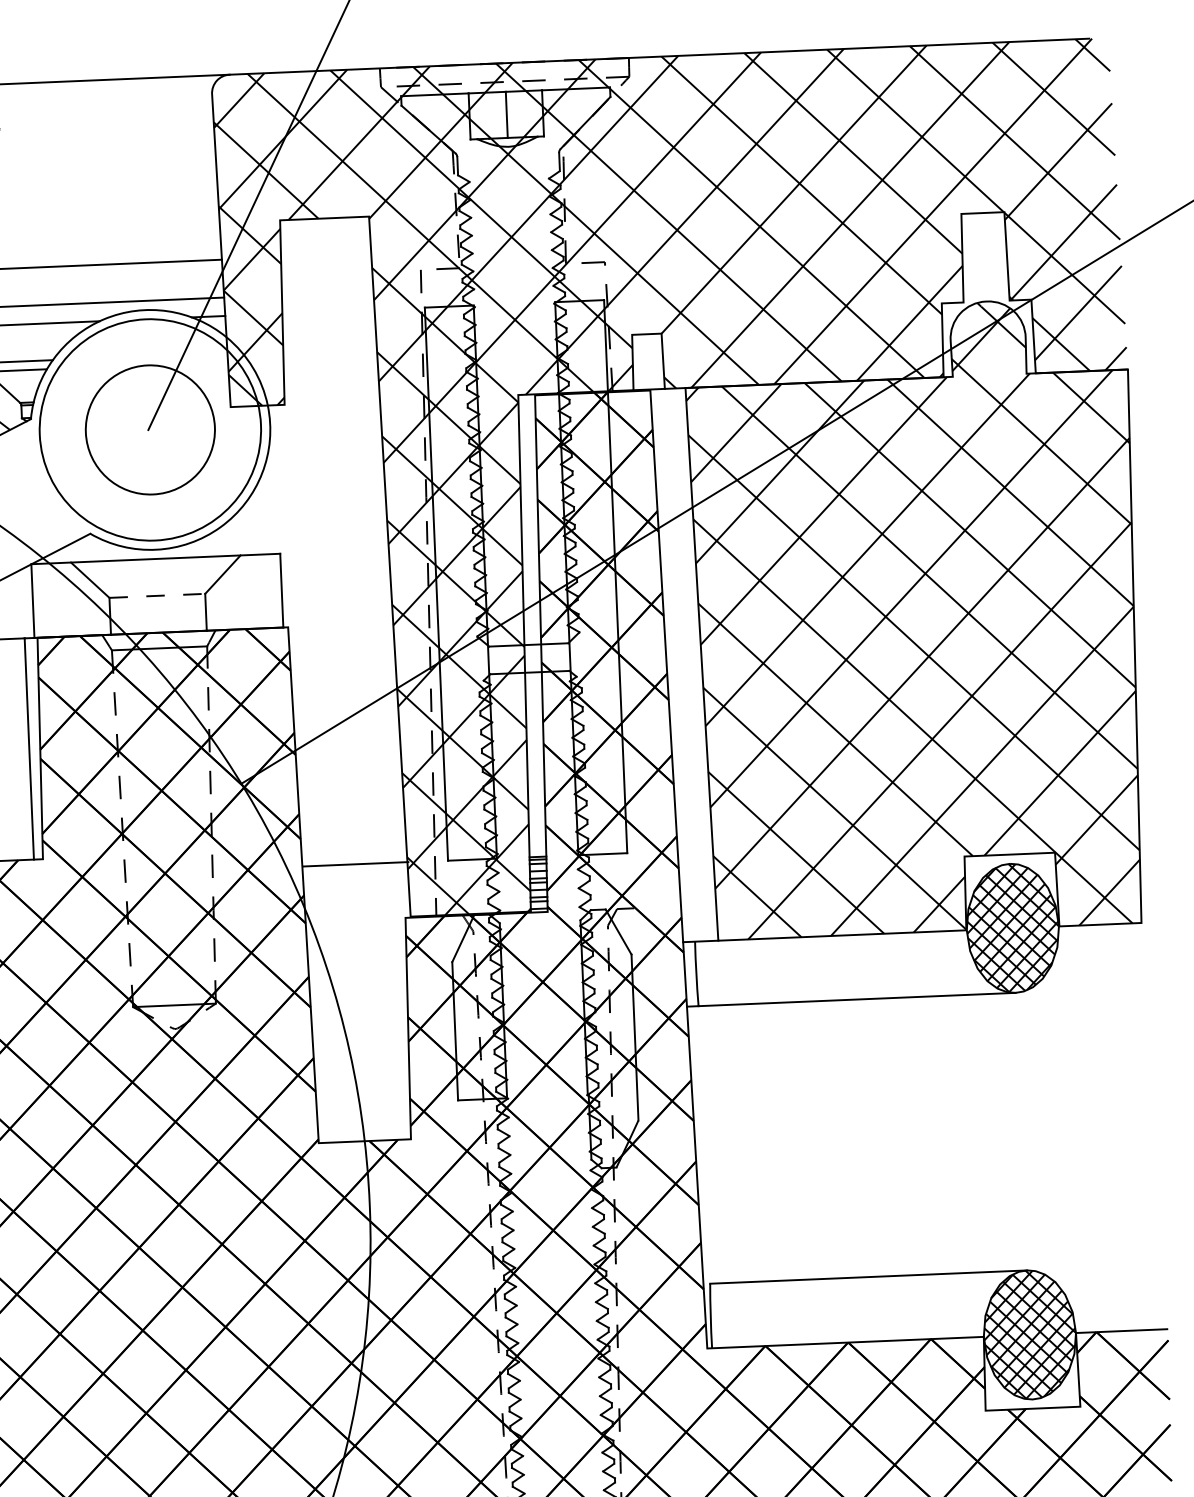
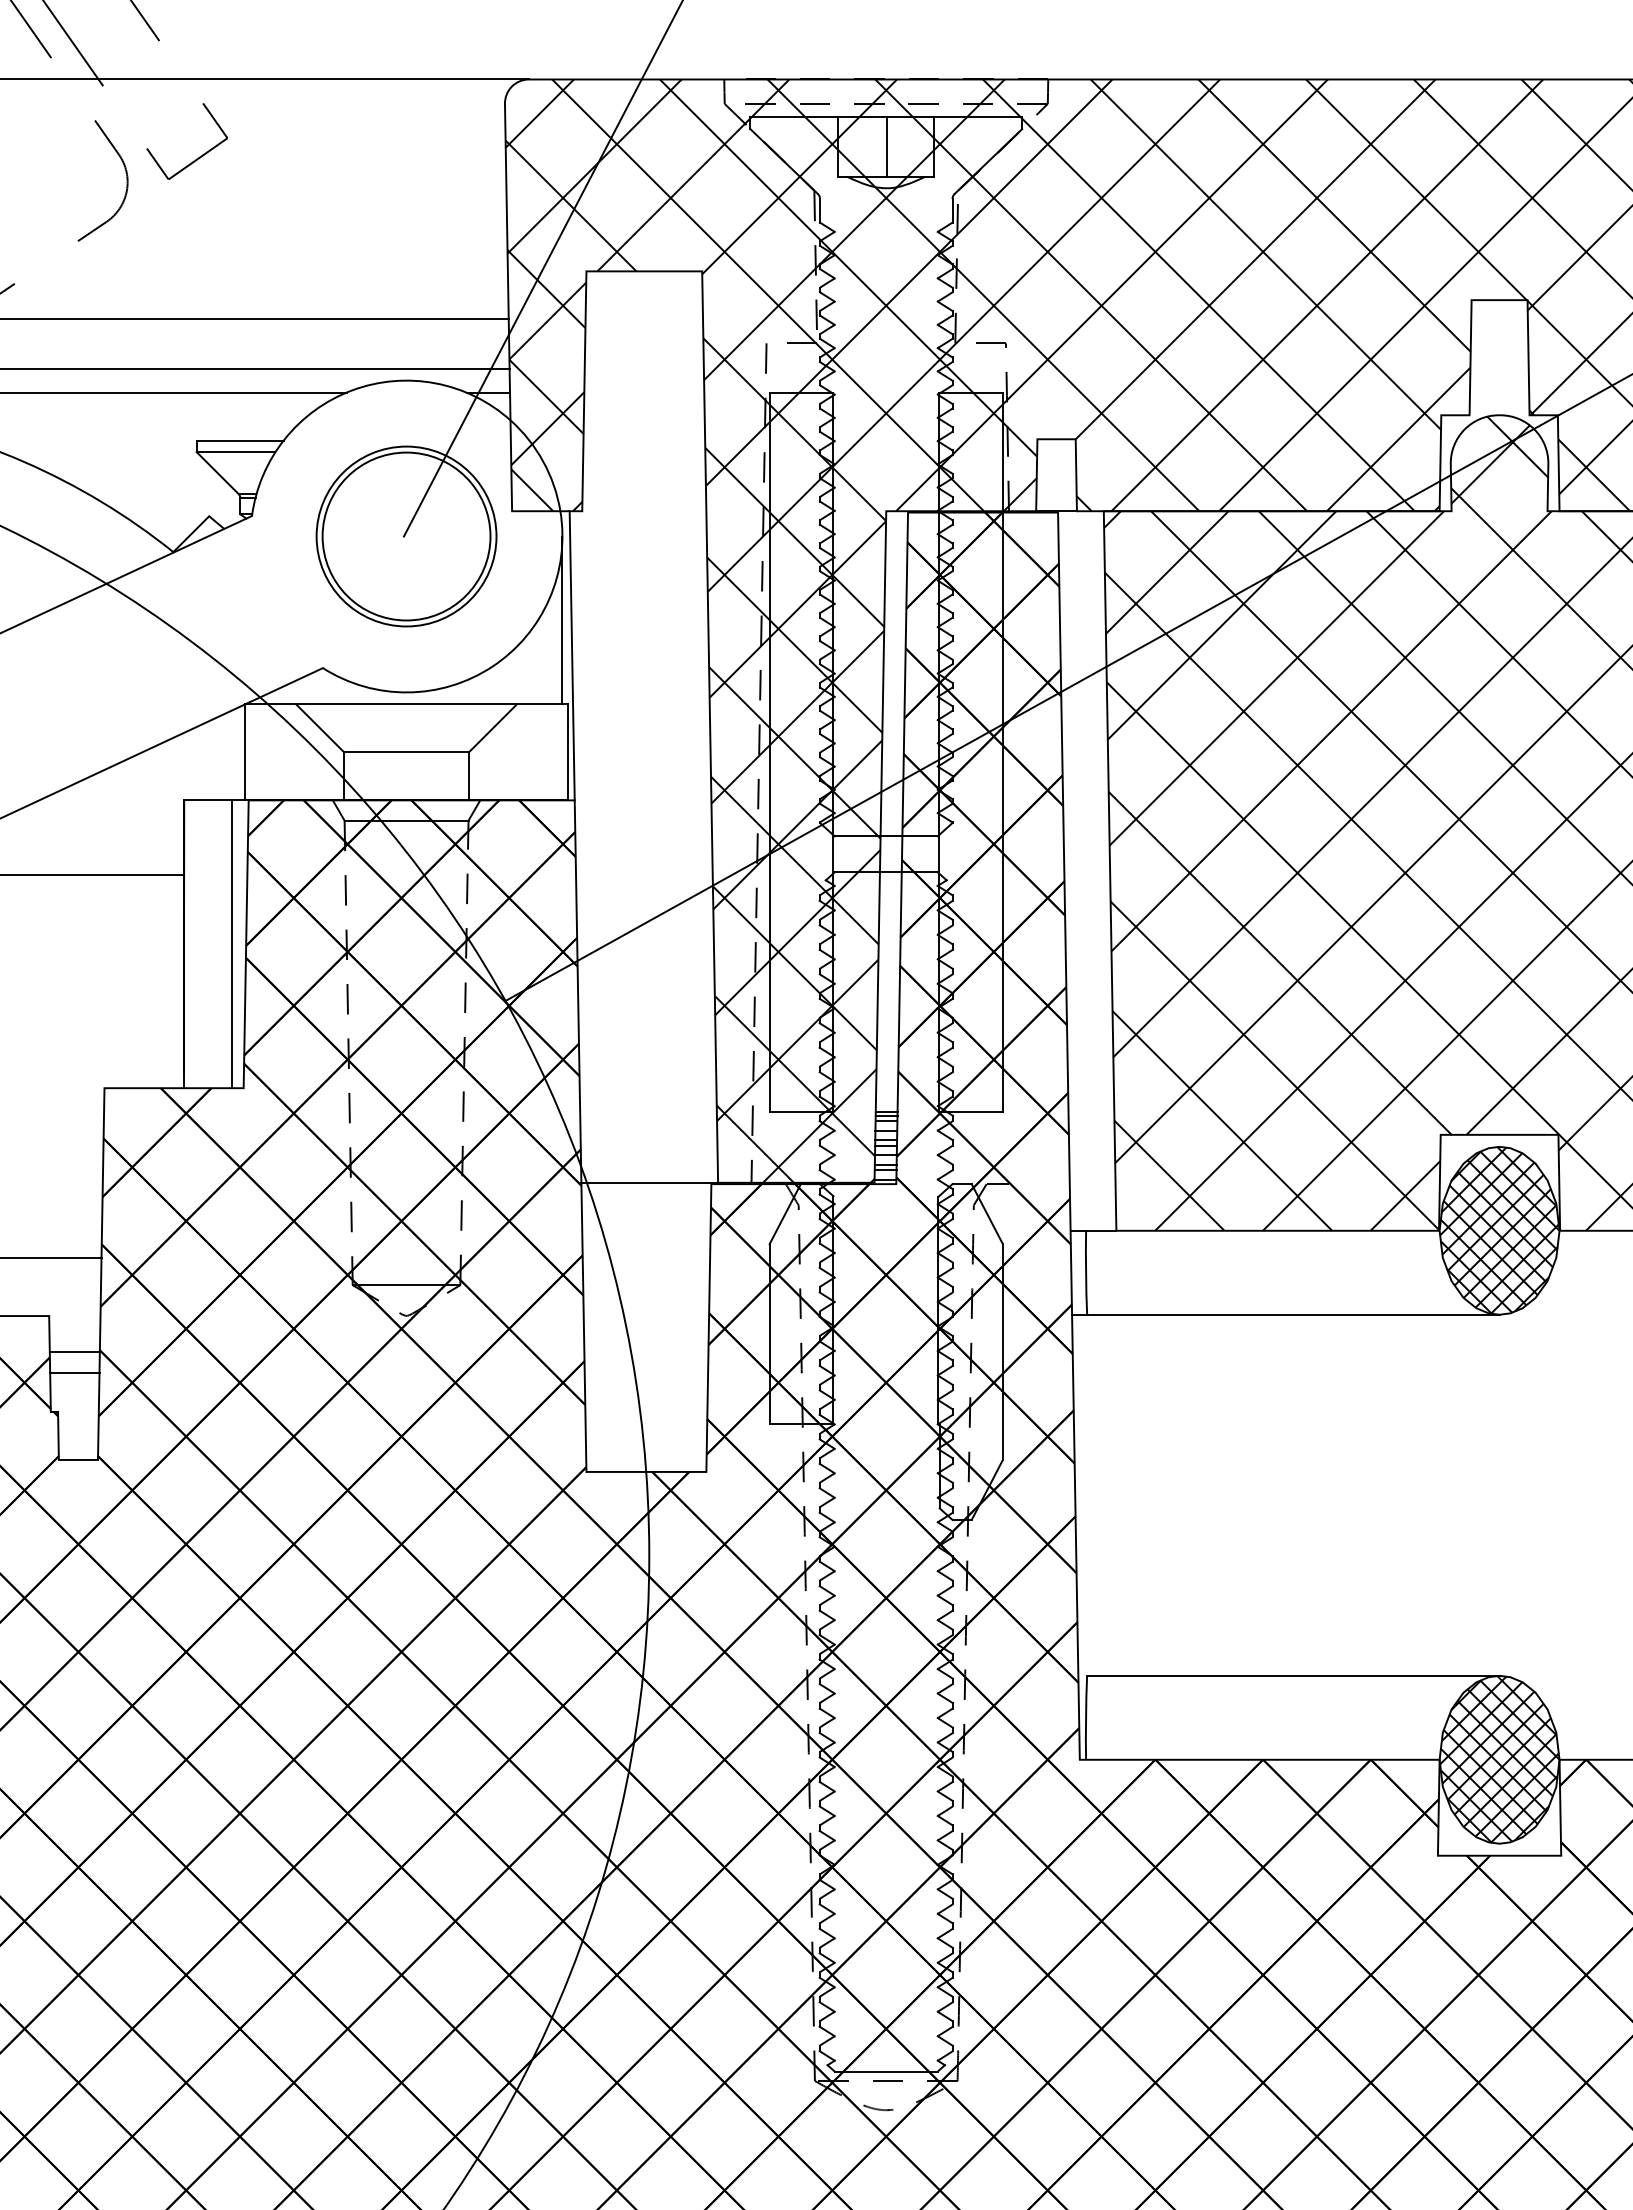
circle: (150, 429) -> (406, 536), size x0.62
line: (272, 489) -> (562, 620), added
line: (281, 516) -> (571, 655), added
line: (158, 595) -> (407, 752), dashed -> solid
line: (355, 864) -> (649, 1182), moved

